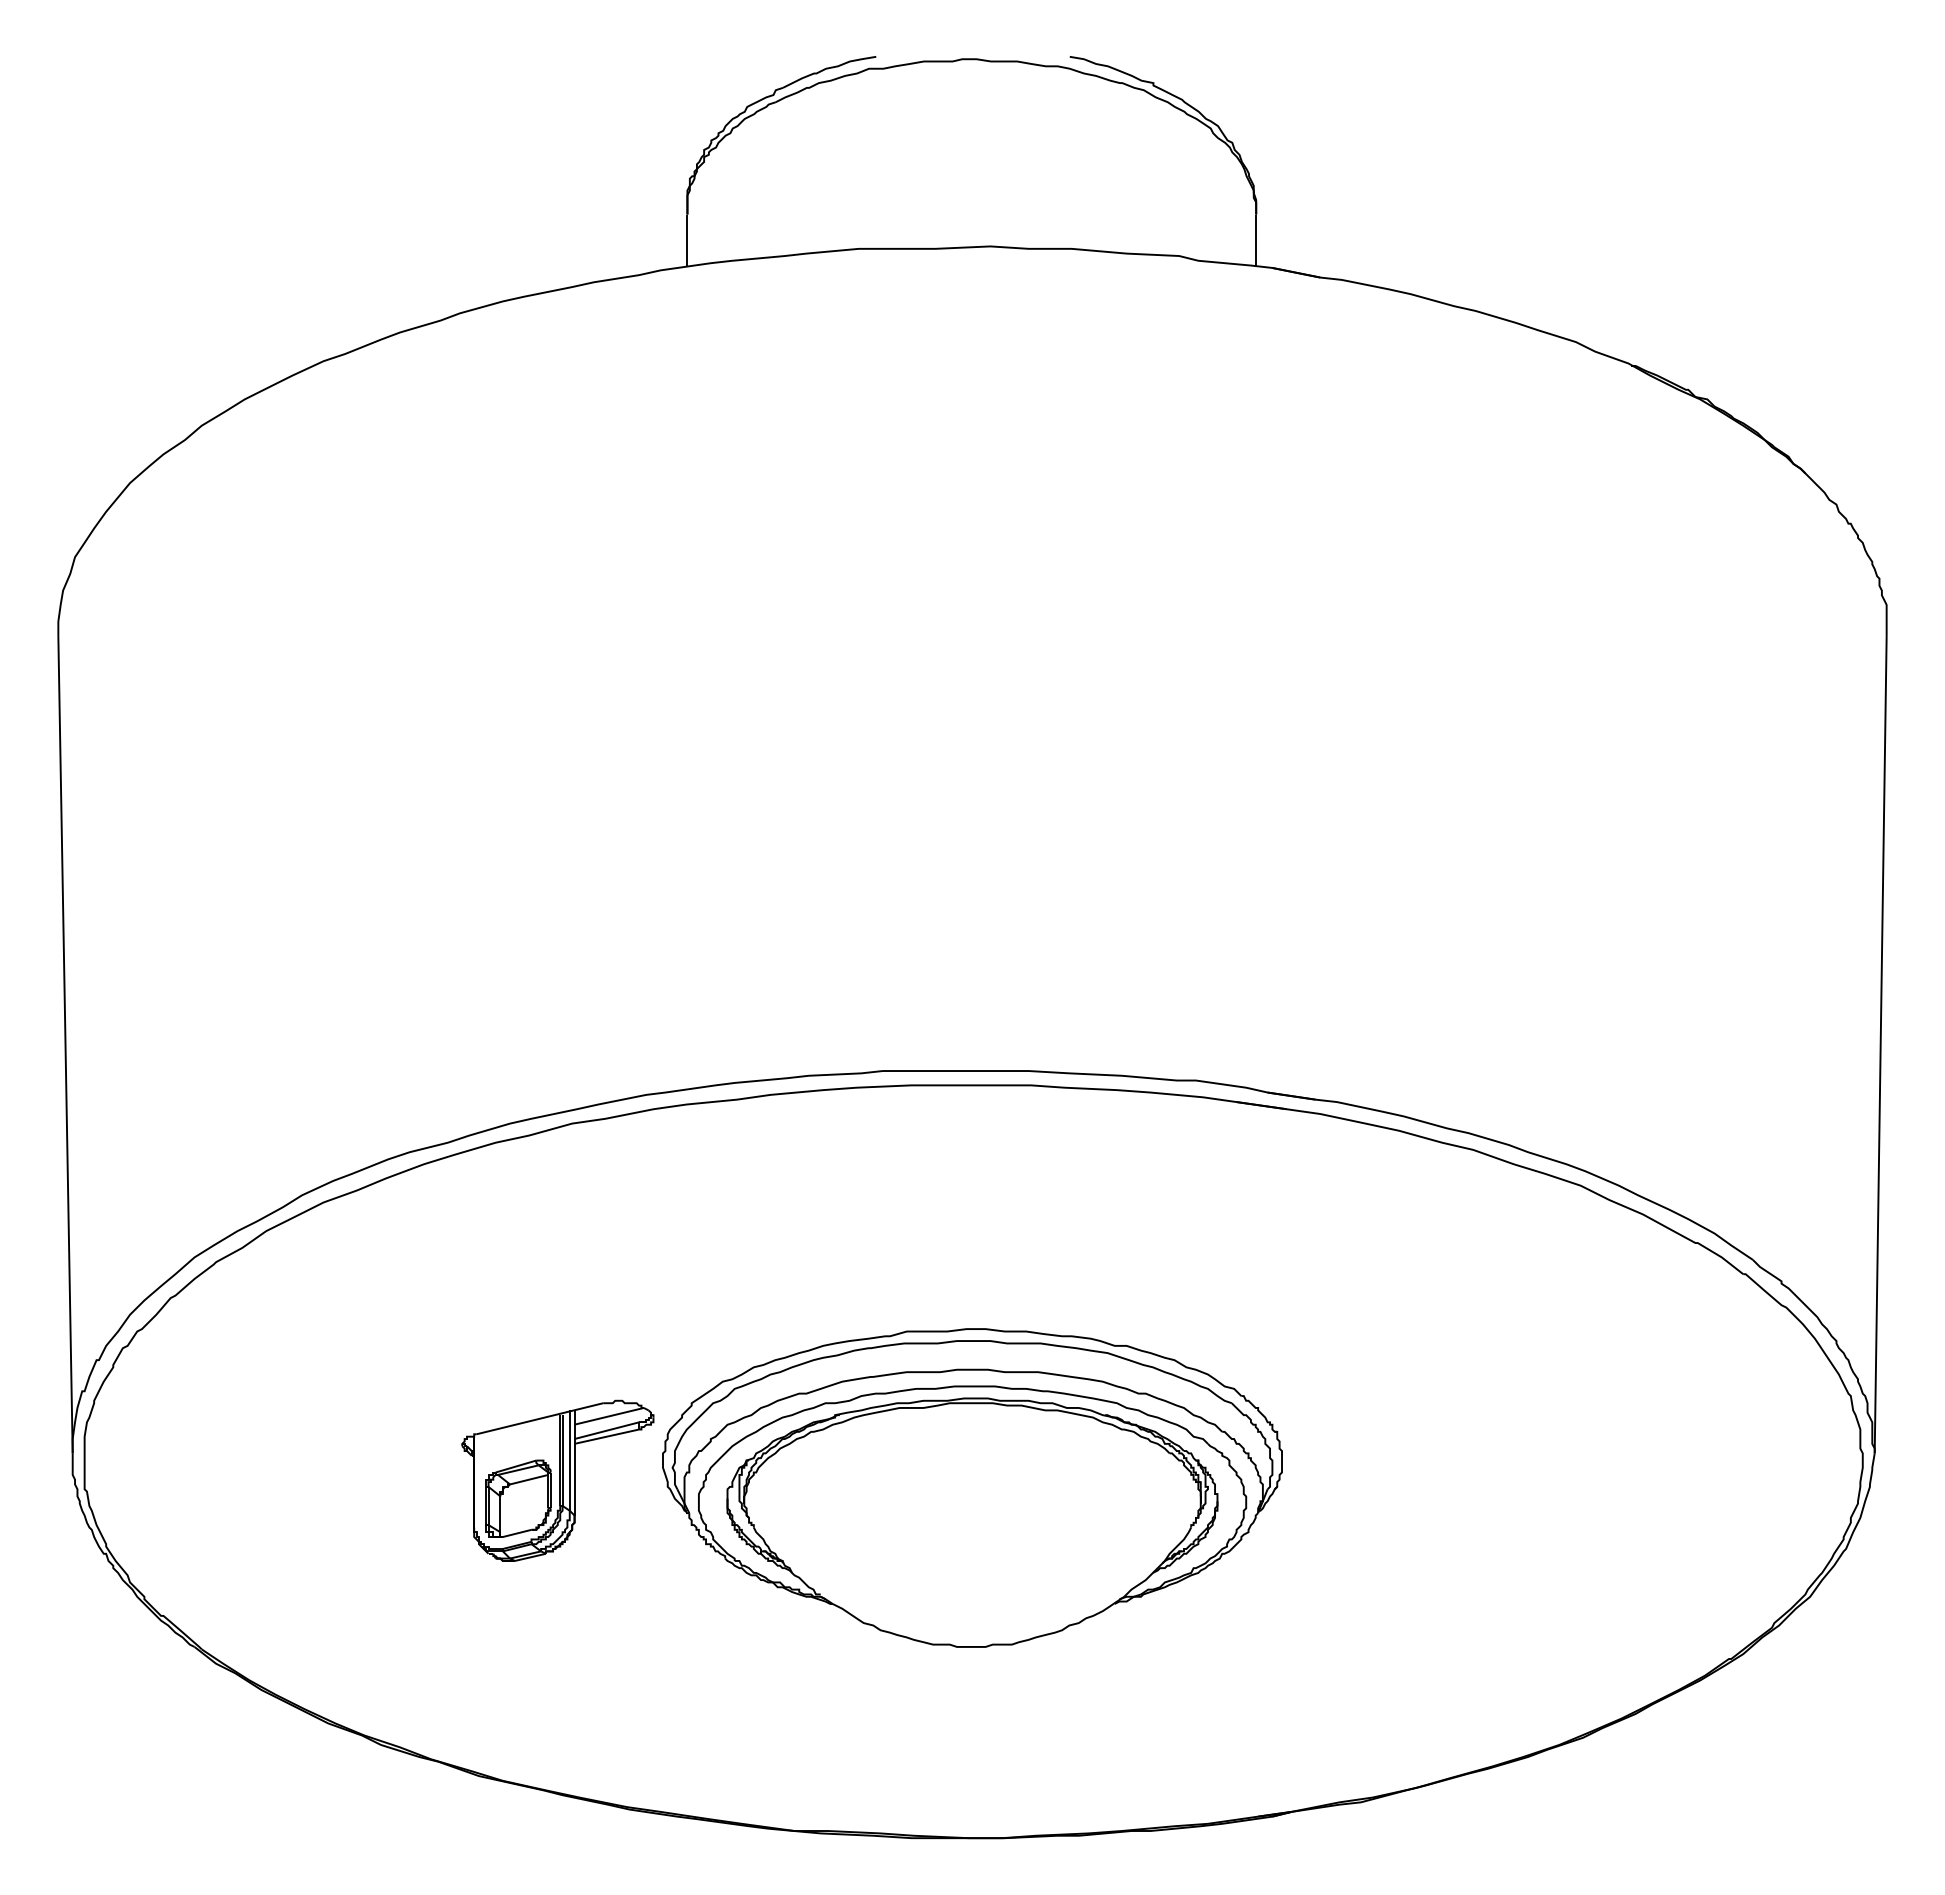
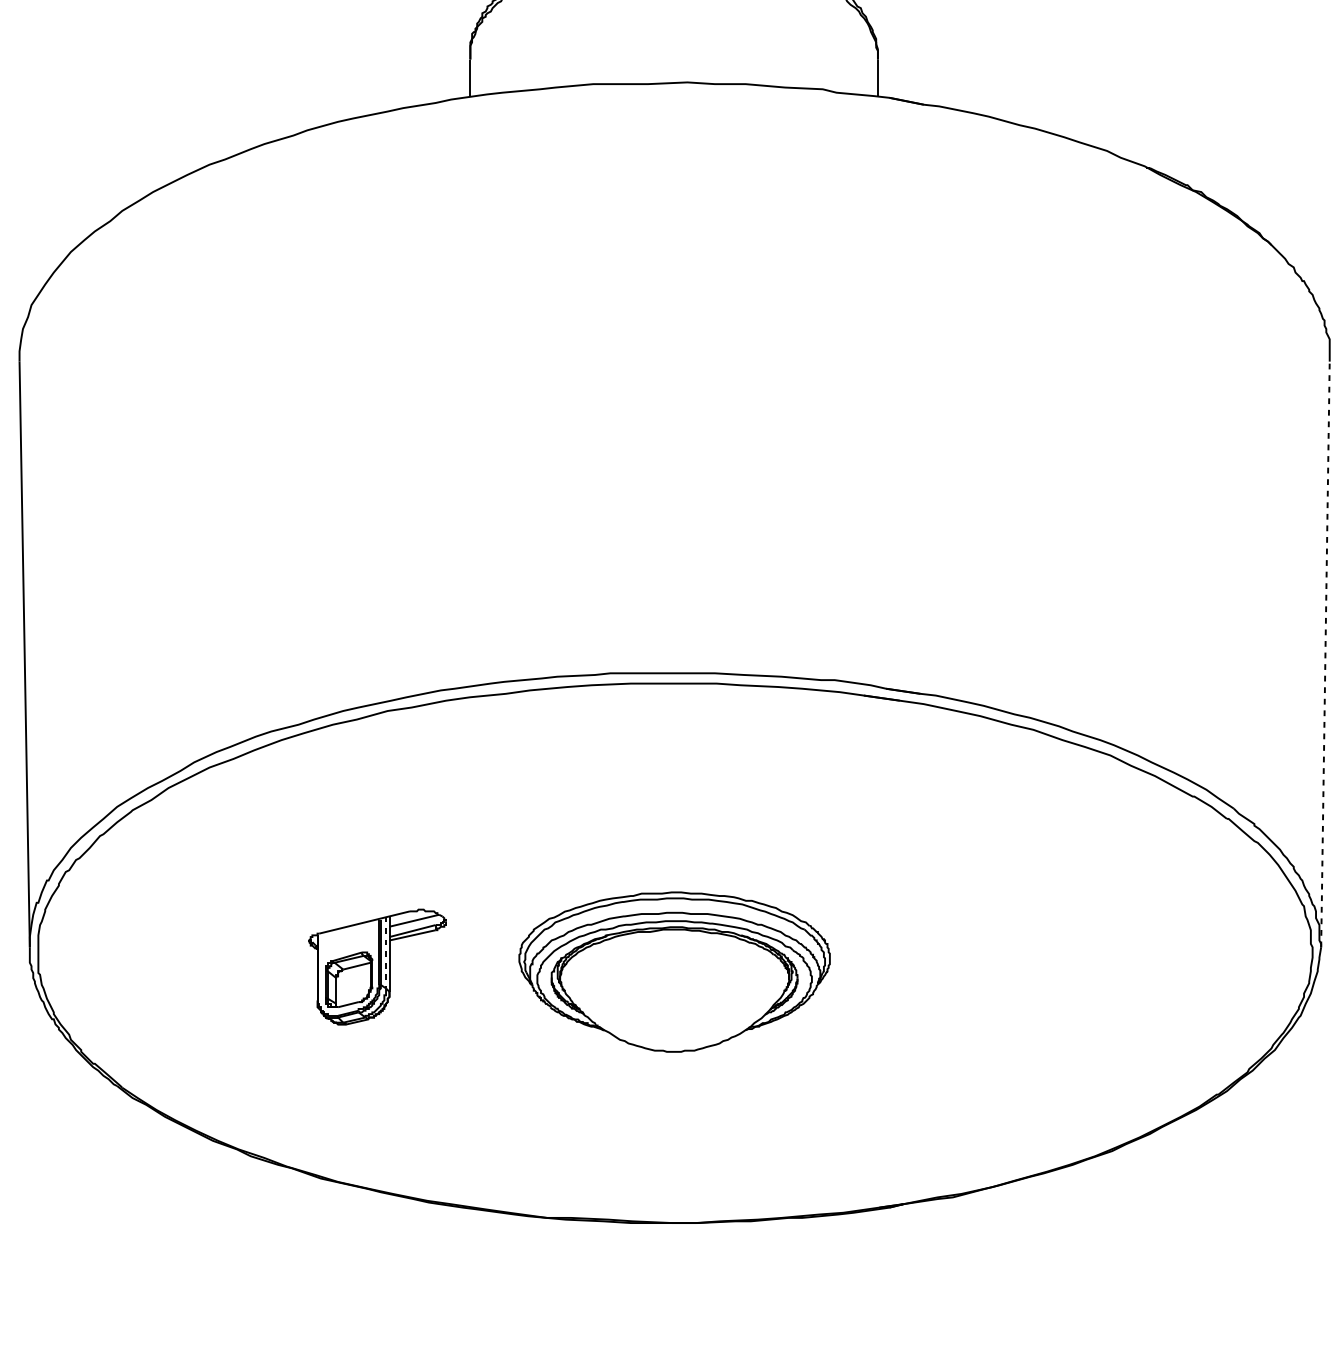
line: (1880, 1044) -> (1325, 654), solid -> dashed
line: (569, 1461) -> (385, 953), solid -> dashed
part: (972, 1487) -> (674, 971), size x0.7

